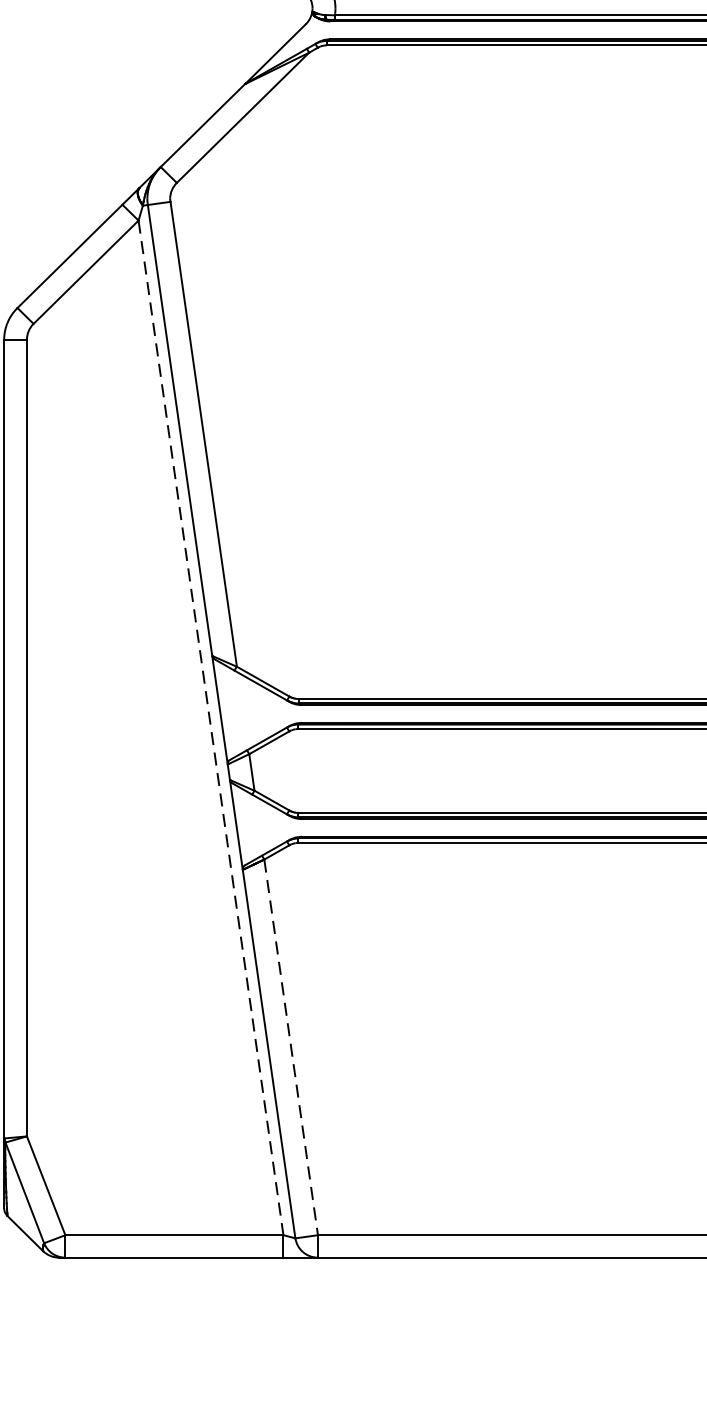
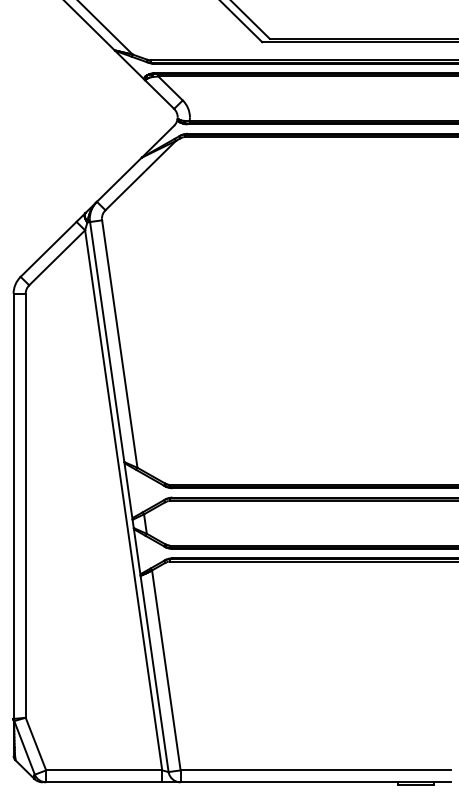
line: (210, 728) -> (123, 500), dashed -> solid
line: (291, 1047) -> (166, 670), dashed -> solid

